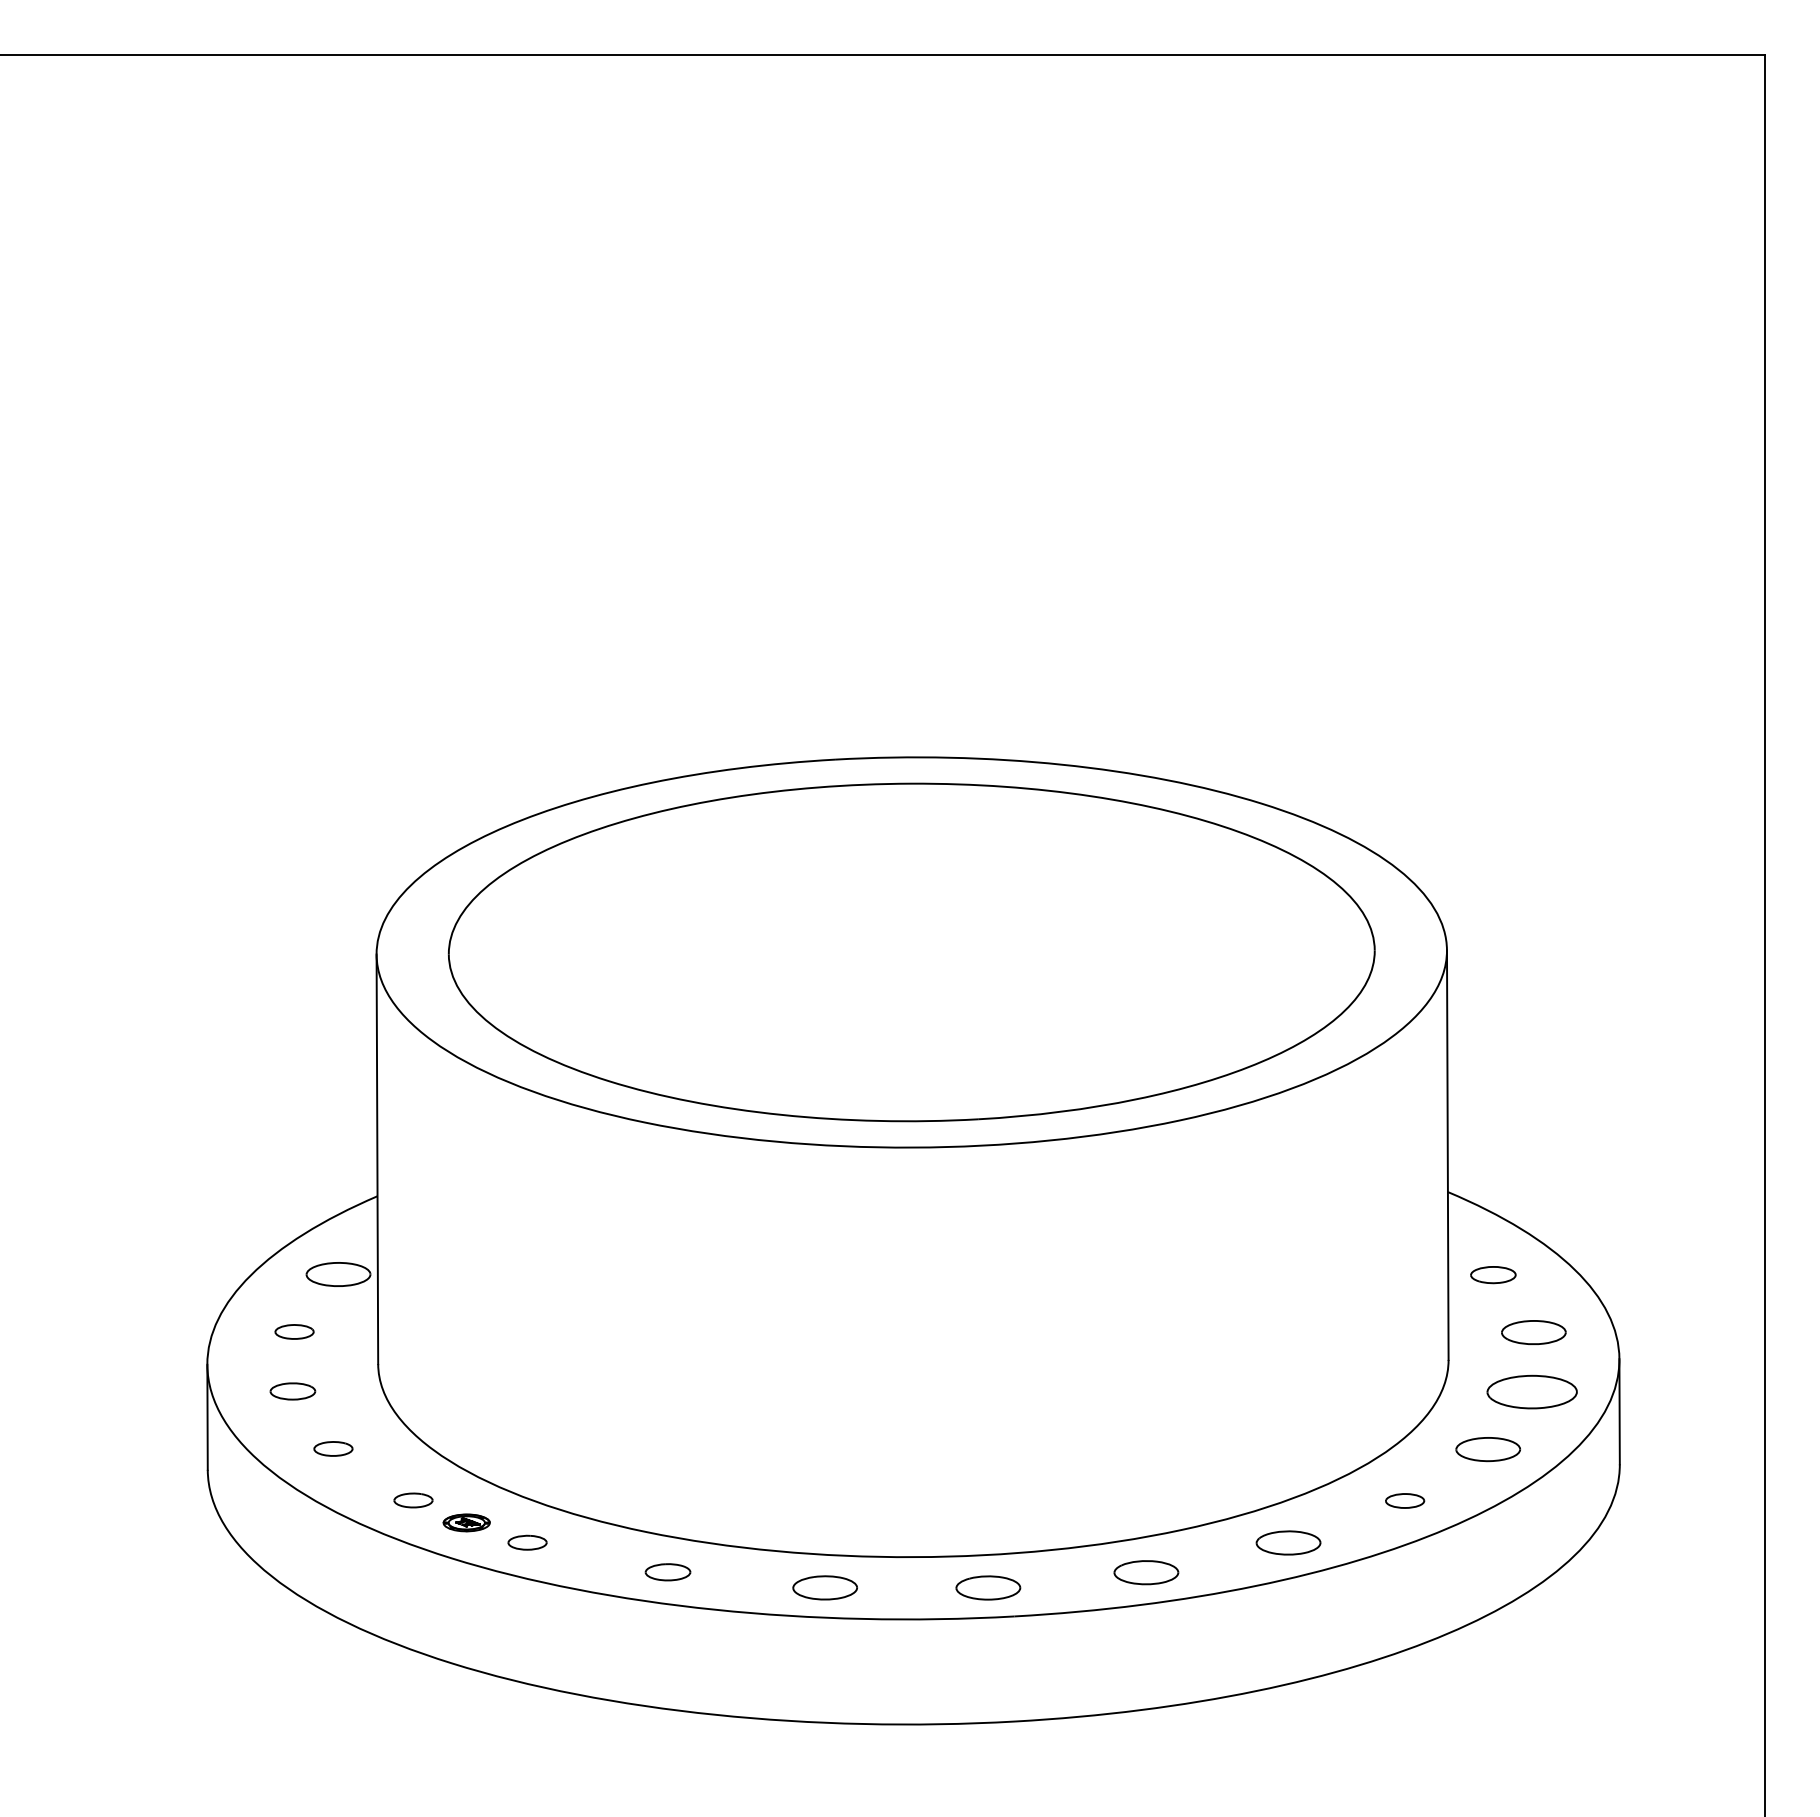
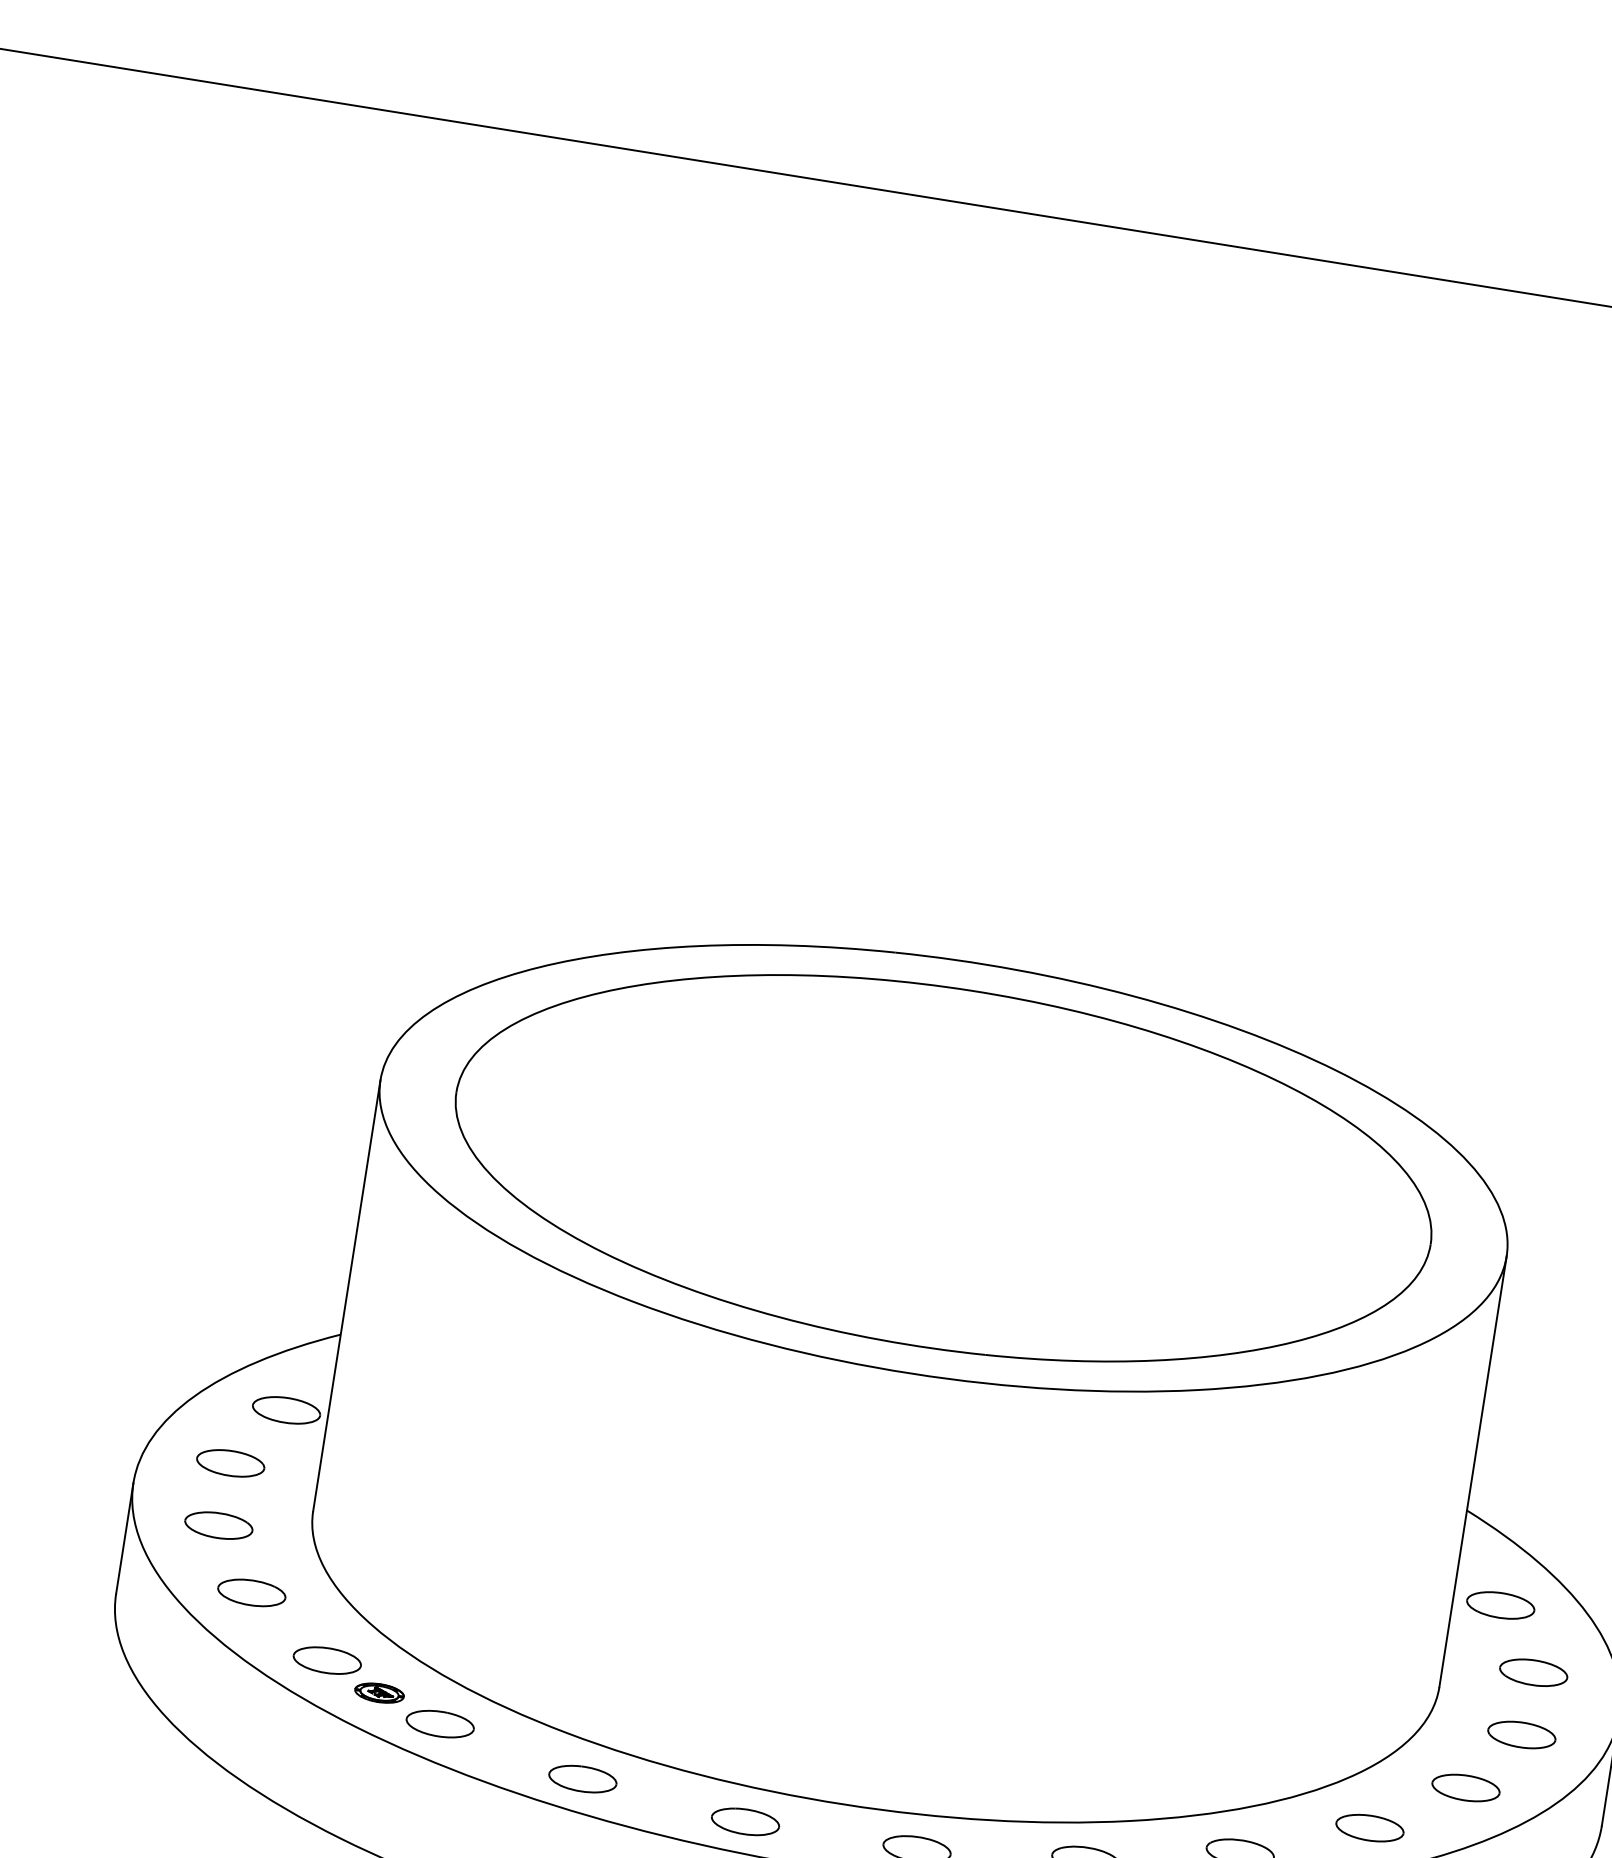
part: (1493, 1274) -> (1501, 1604), size x1.43
part: (294, 1331) -> (230, 1462), size x1.67
part: (292, 1391) -> (218, 1525), size x1.43
part: (1531, 1391) -> (1521, 1734), size x0.71
part: (333, 1448) -> (251, 1592), size x1.67
part: (413, 1500) -> (327, 1660), size x1.67
part: (1404, 1500) -> (1369, 1827), size x1.67
part: (527, 1542) -> (440, 1723), size x1.67
part: (667, 1571) -> (582, 1778), size x1.43

